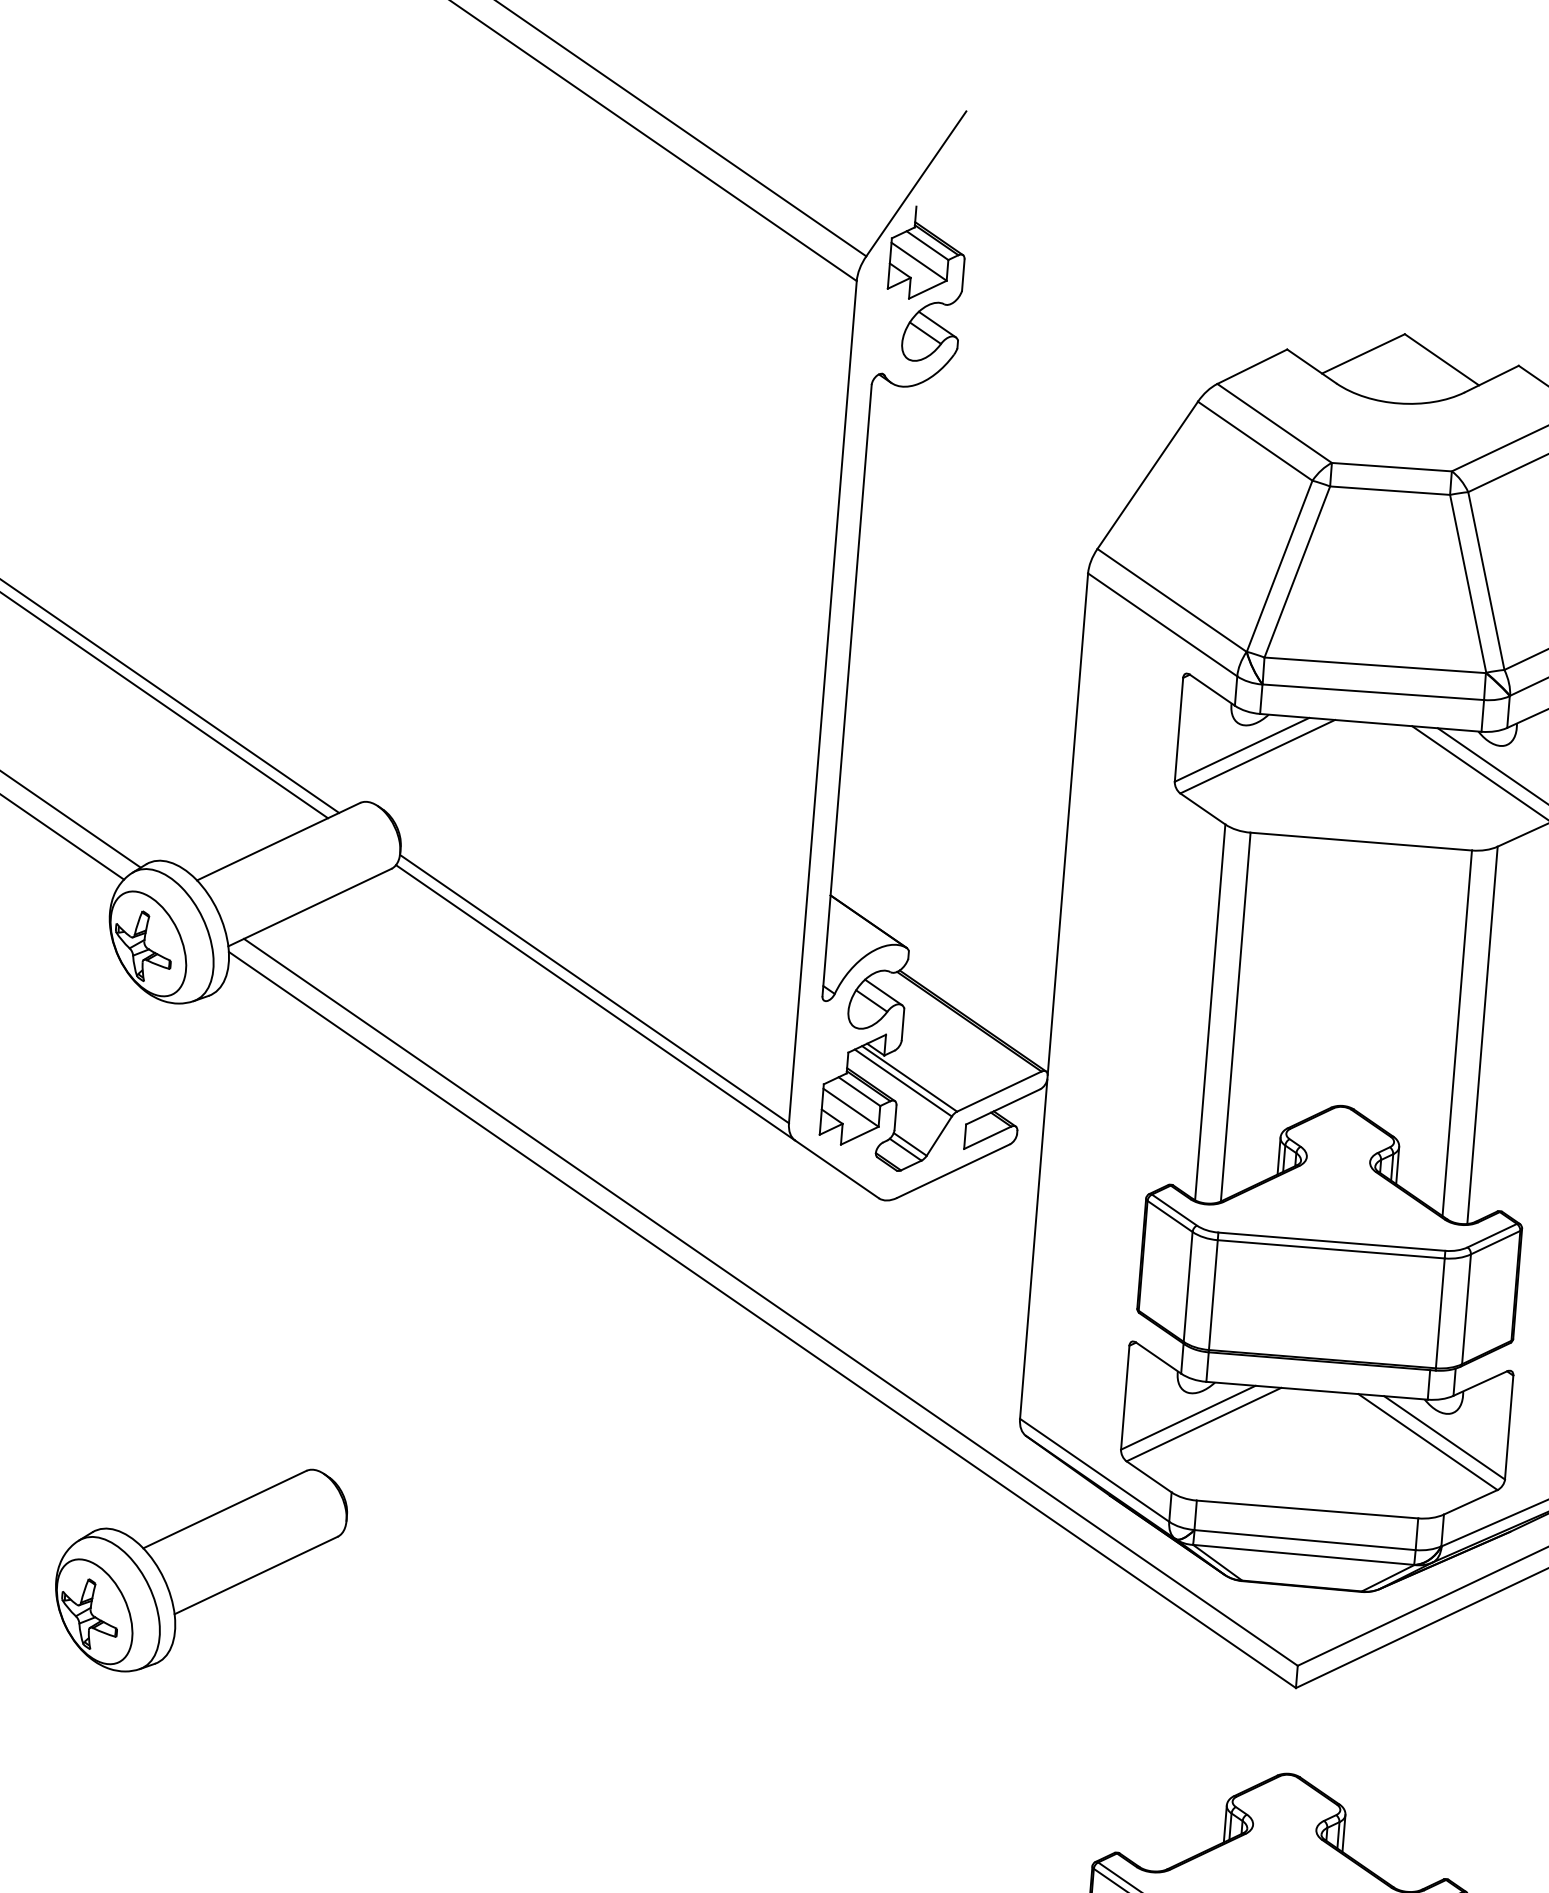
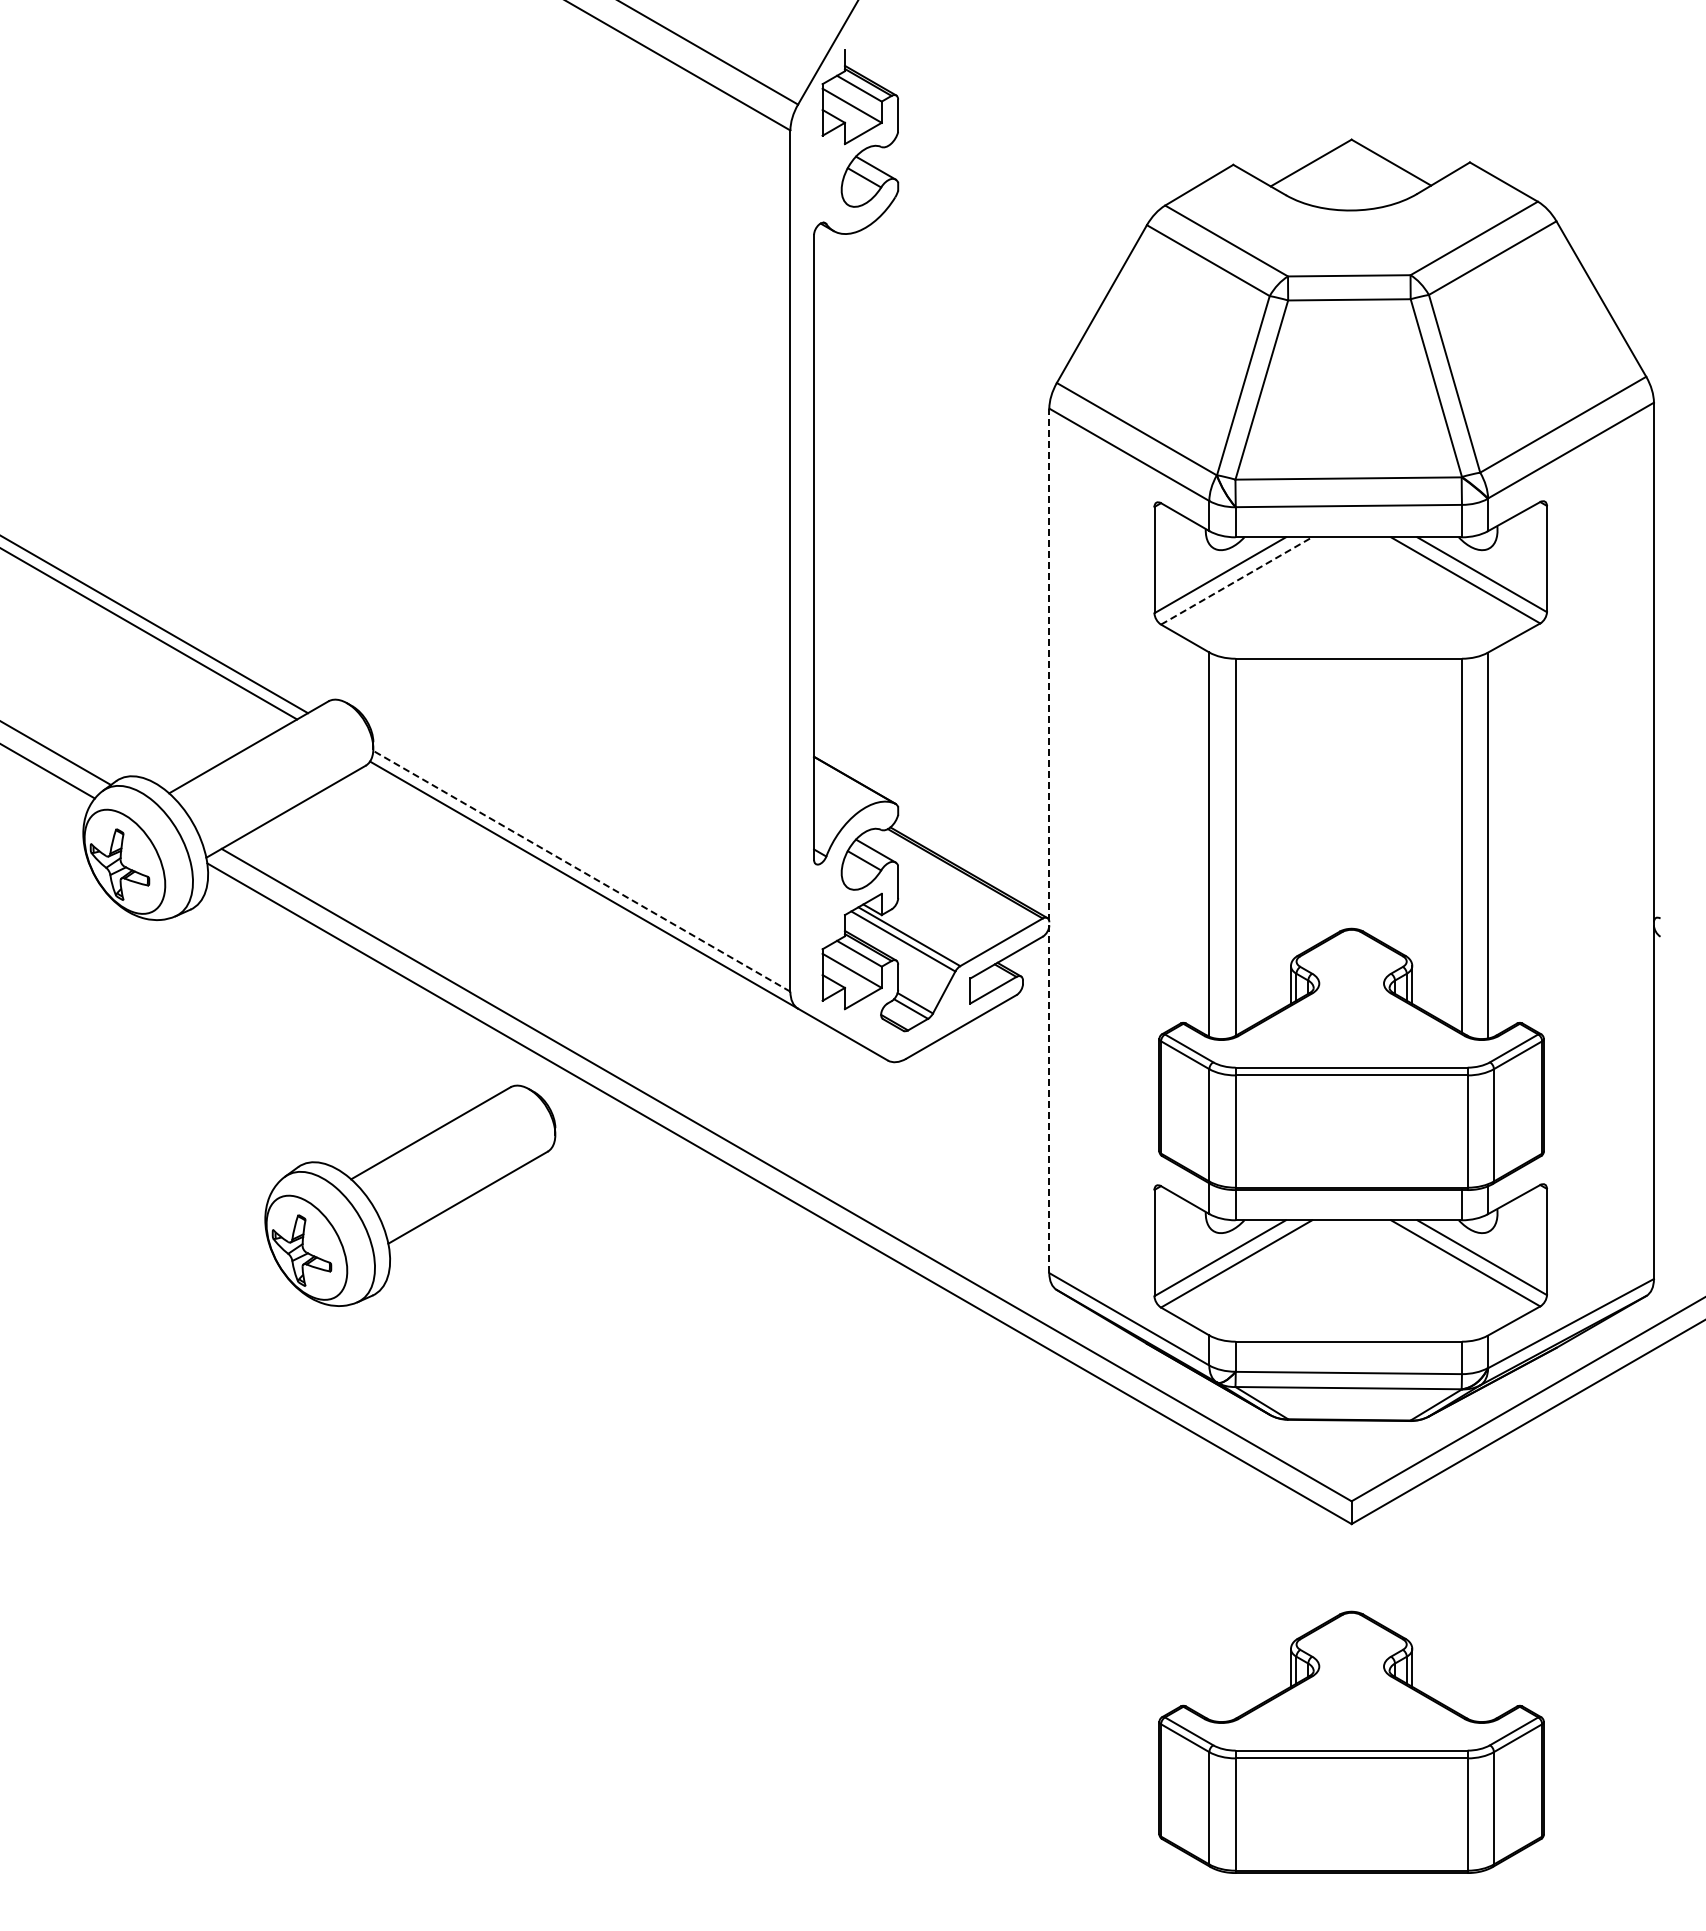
line: (1258, 756) -> (1237, 580), solid -> dashed
line: (594, 989) -> (581, 871), solid -> dashed
line: (1054, 995) -> (1049, 840), solid -> dashed
part: (200, 1568) -> (410, 1195), moved

